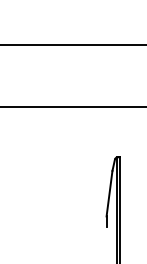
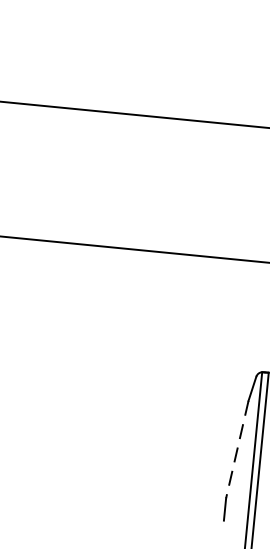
line: (109, 193) -> (237, 449), solid -> dashed

